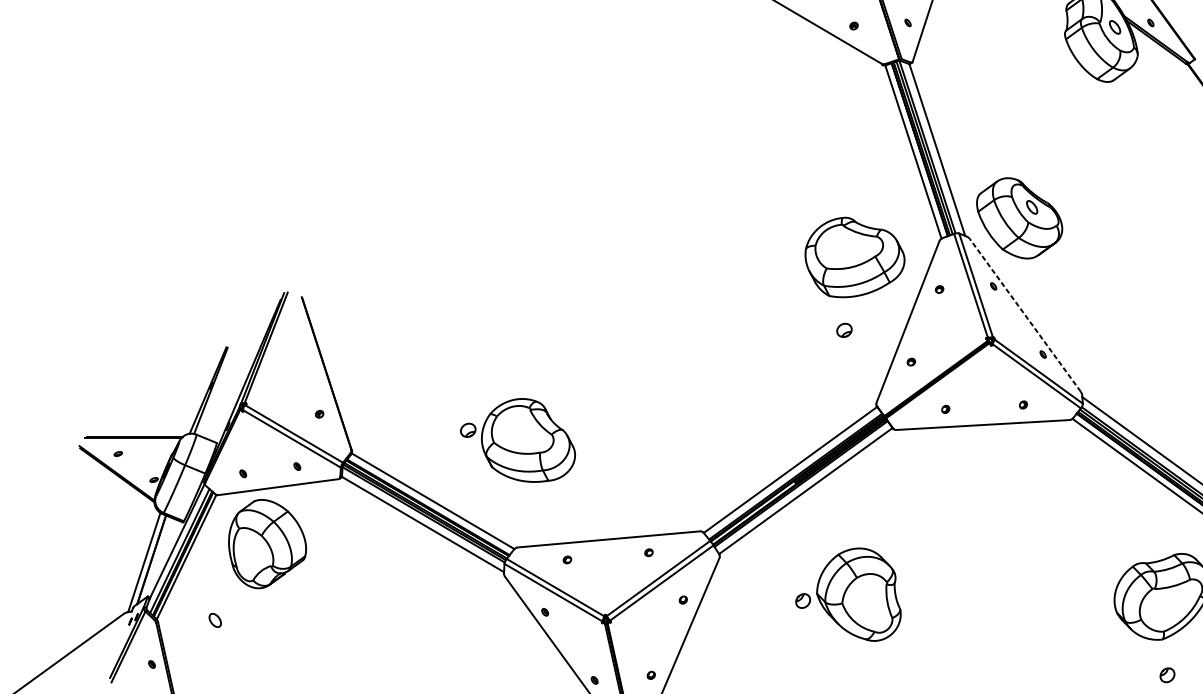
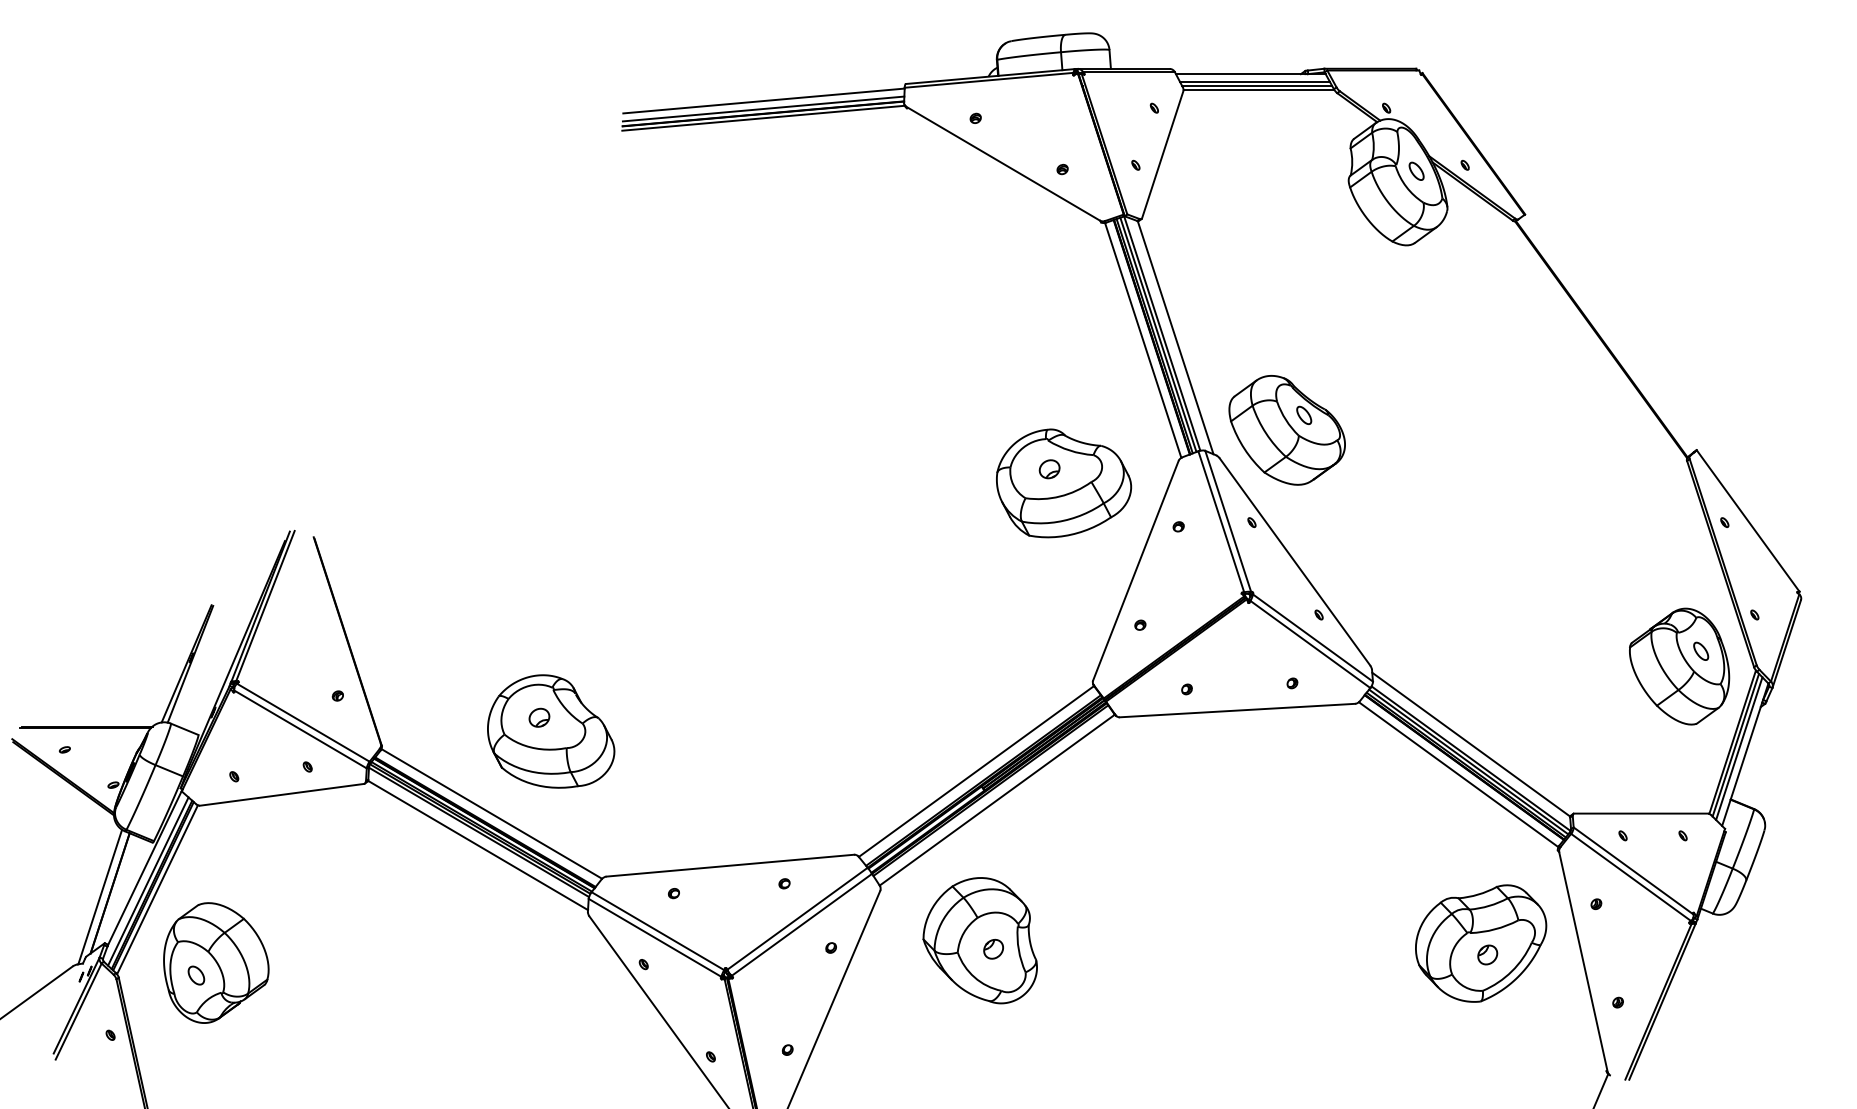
line: (1025, 315) -> (1295, 561), dashed -> solid
part: (844, 330) -> (1049, 469), moved
part: (528, 440) -> (551, 731), moved
part: (267, 543) -> (216, 962), moved
part: (858, 594) -> (979, 940), moved
part: (1167, 674) -> (1487, 954), moved

